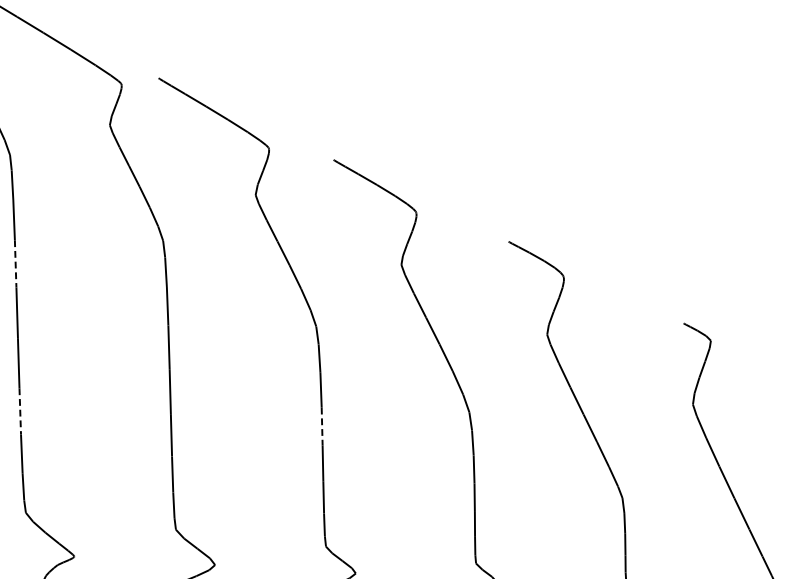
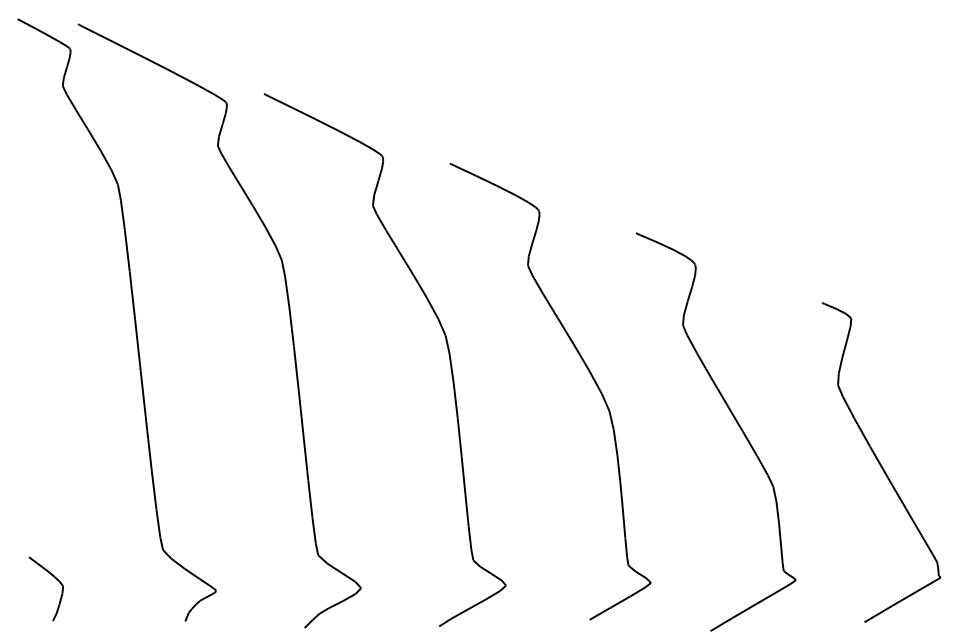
line: (15, 264) -> (132, 296), dashed -> solid
line: (20, 411) -> (149, 446), dashed -> solid
line: (321, 427) -> (459, 438), dashed -> solid

